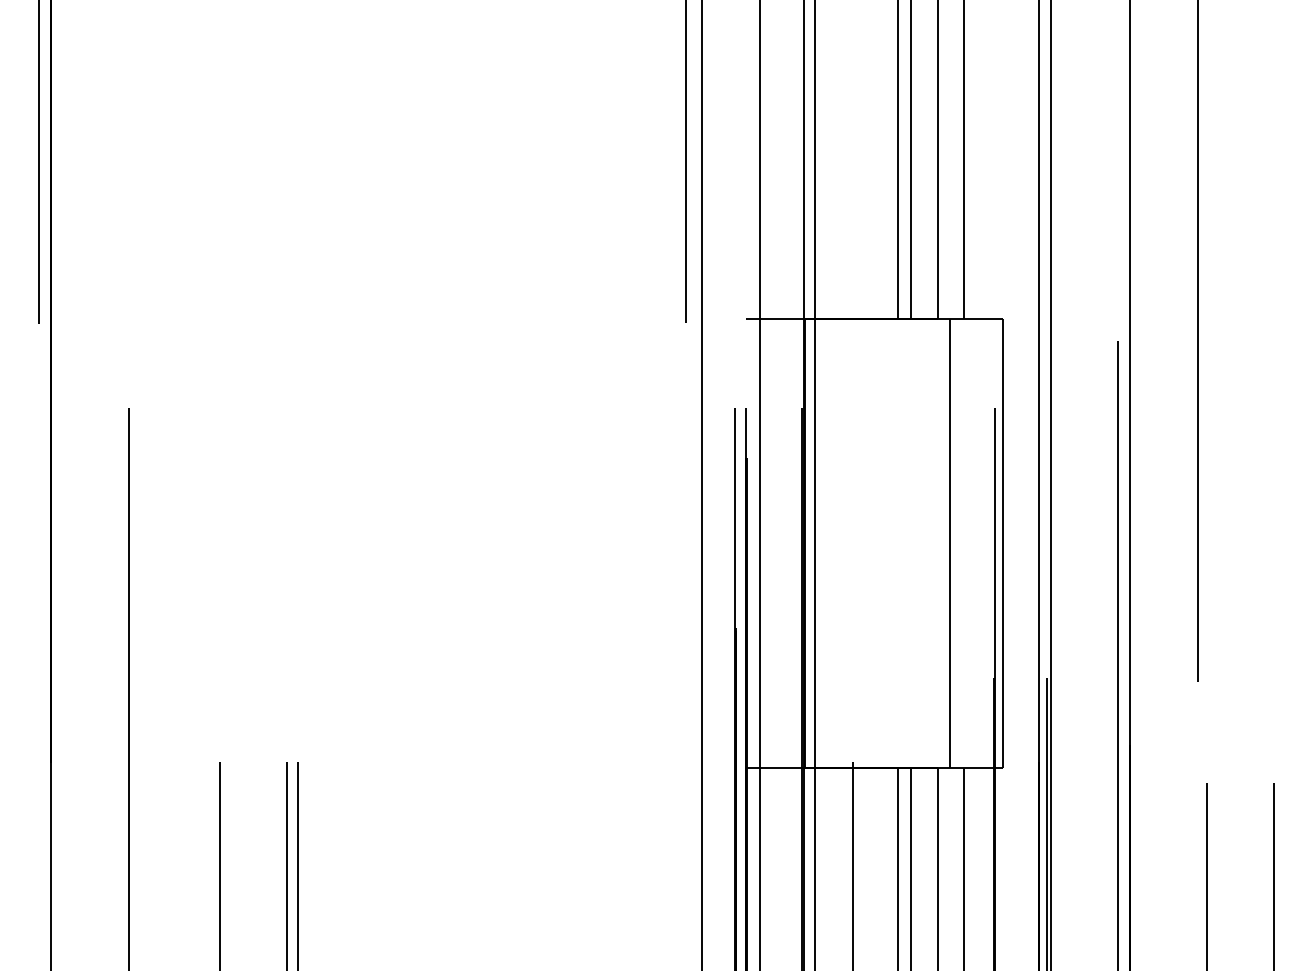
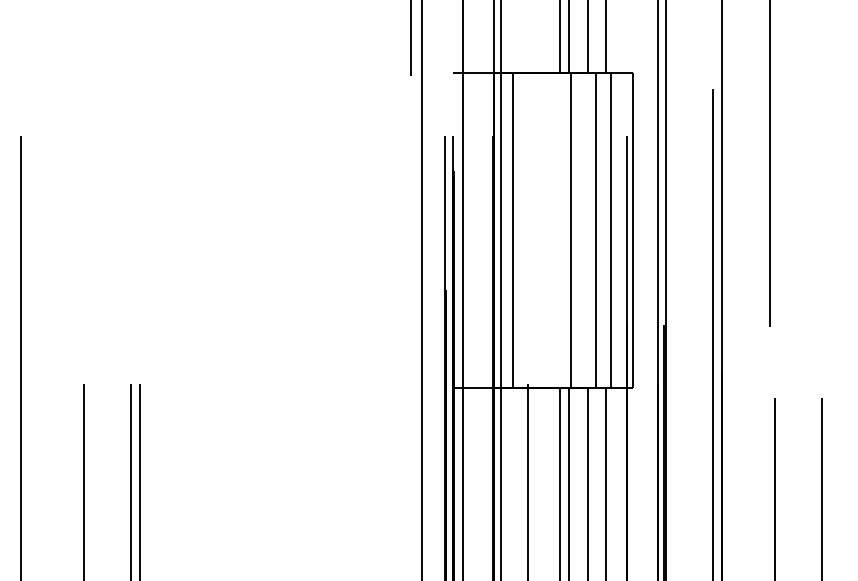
line: (831, 542) -> (512, 229), added
line: (914, 542) -> (571, 229), added
line: (970, 542) -> (610, 229), added

